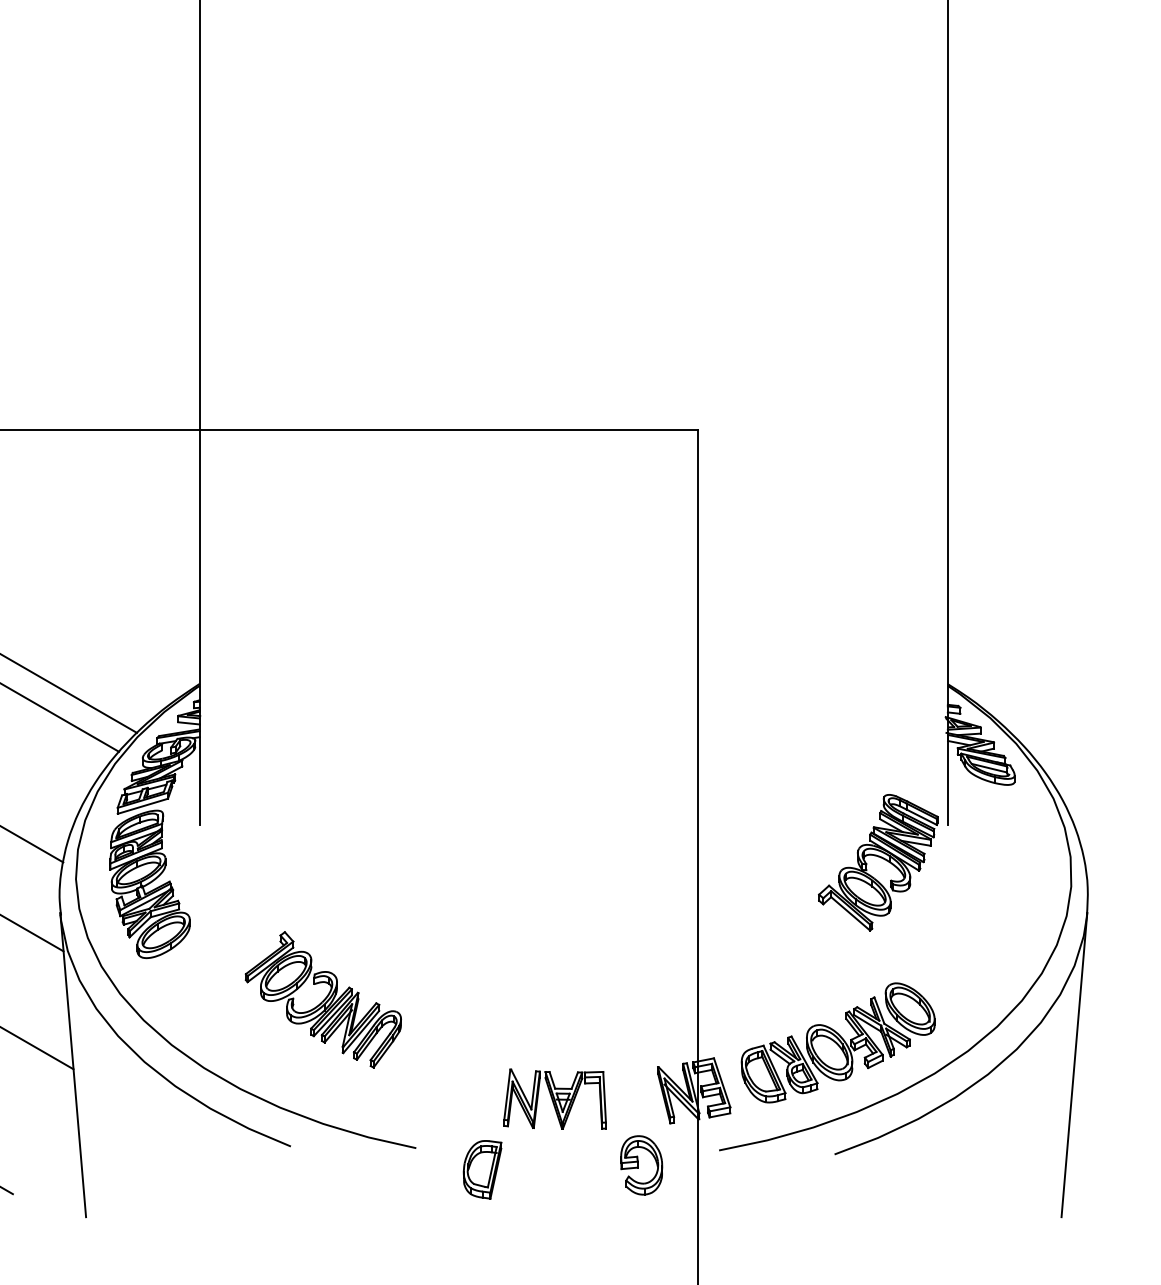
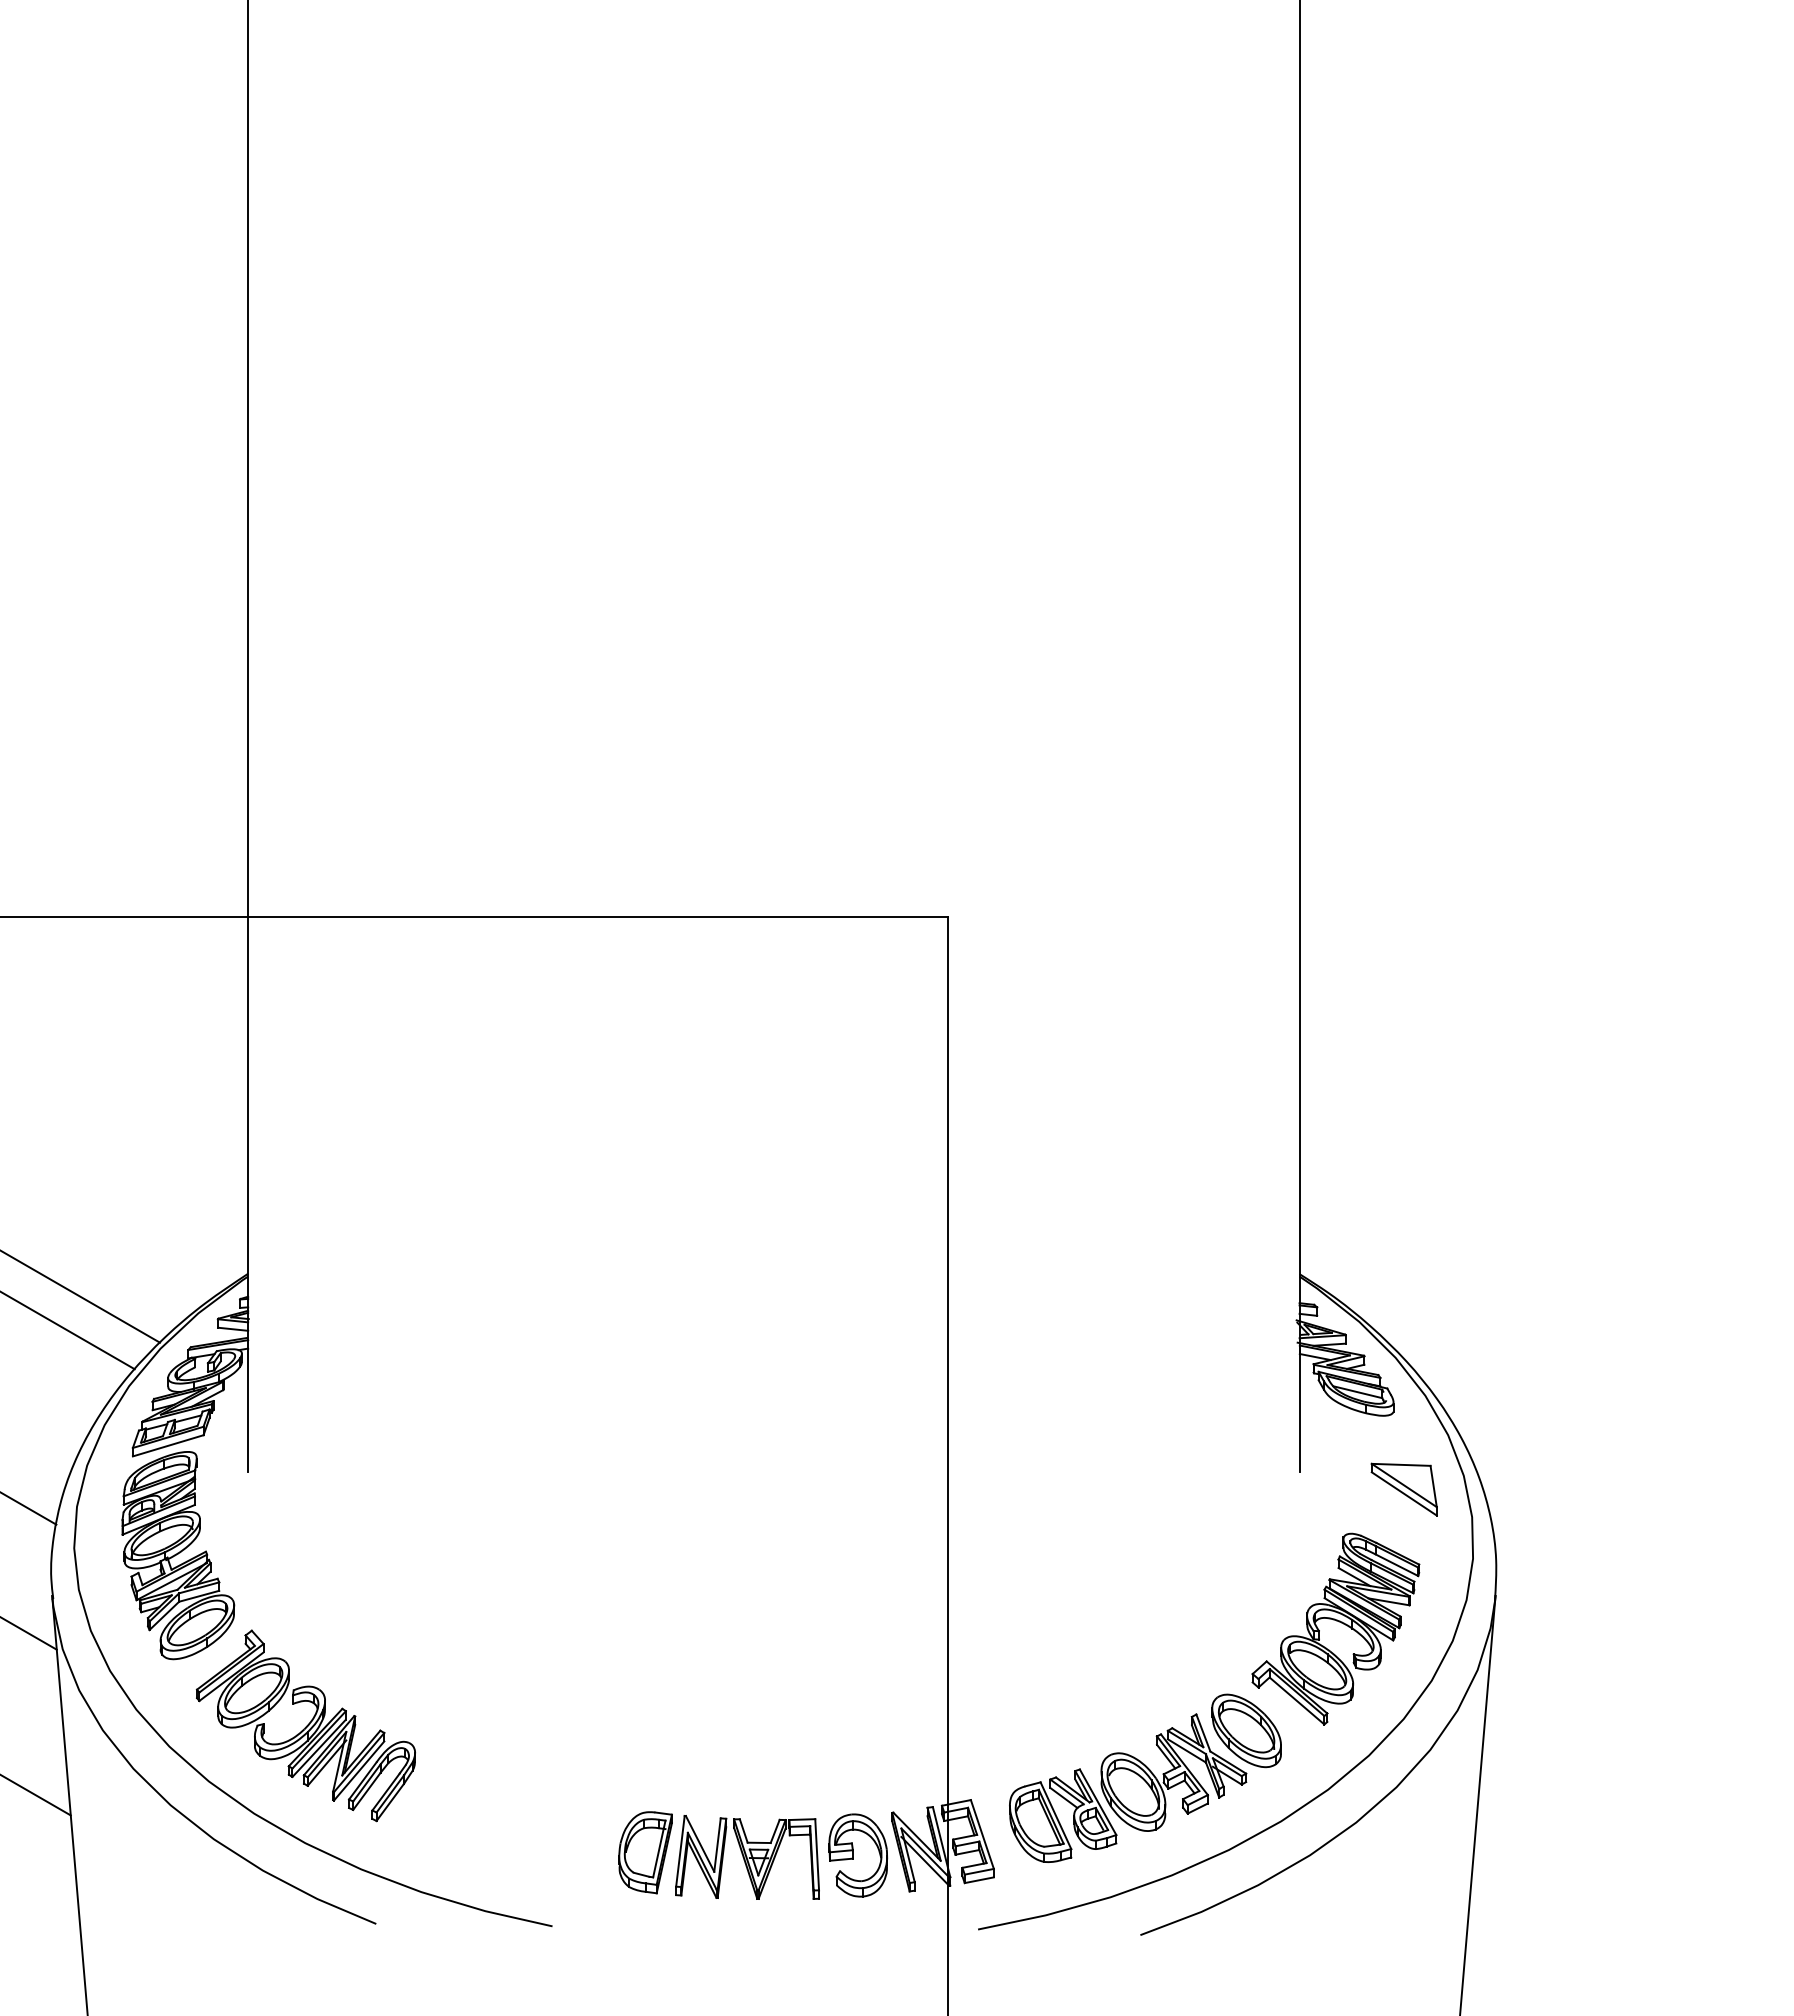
part: (1021, 837) -> (1403, 1489), added
part: (878, 857) -> (1336, 1621), moved
part: (323, 999) -> (305, 1725), moved
part: (641, 1165) -> (857, 1855), moved
part: (482, 1169) -> (645, 1852), moved

